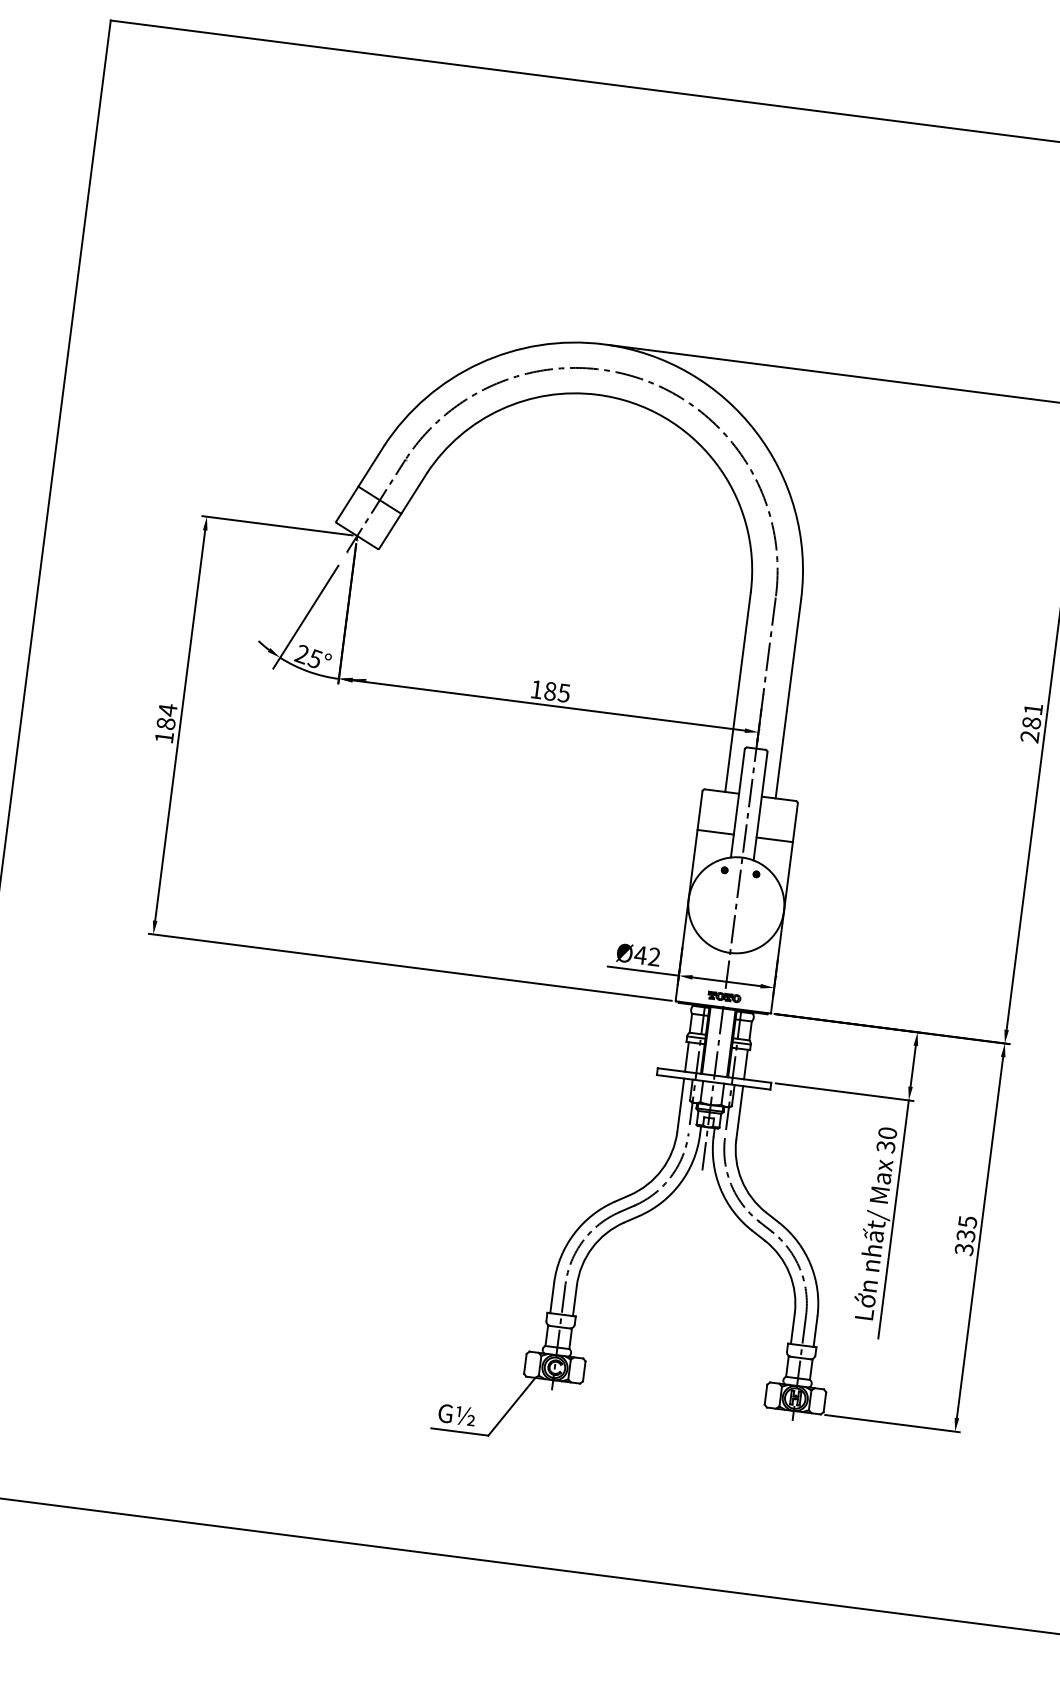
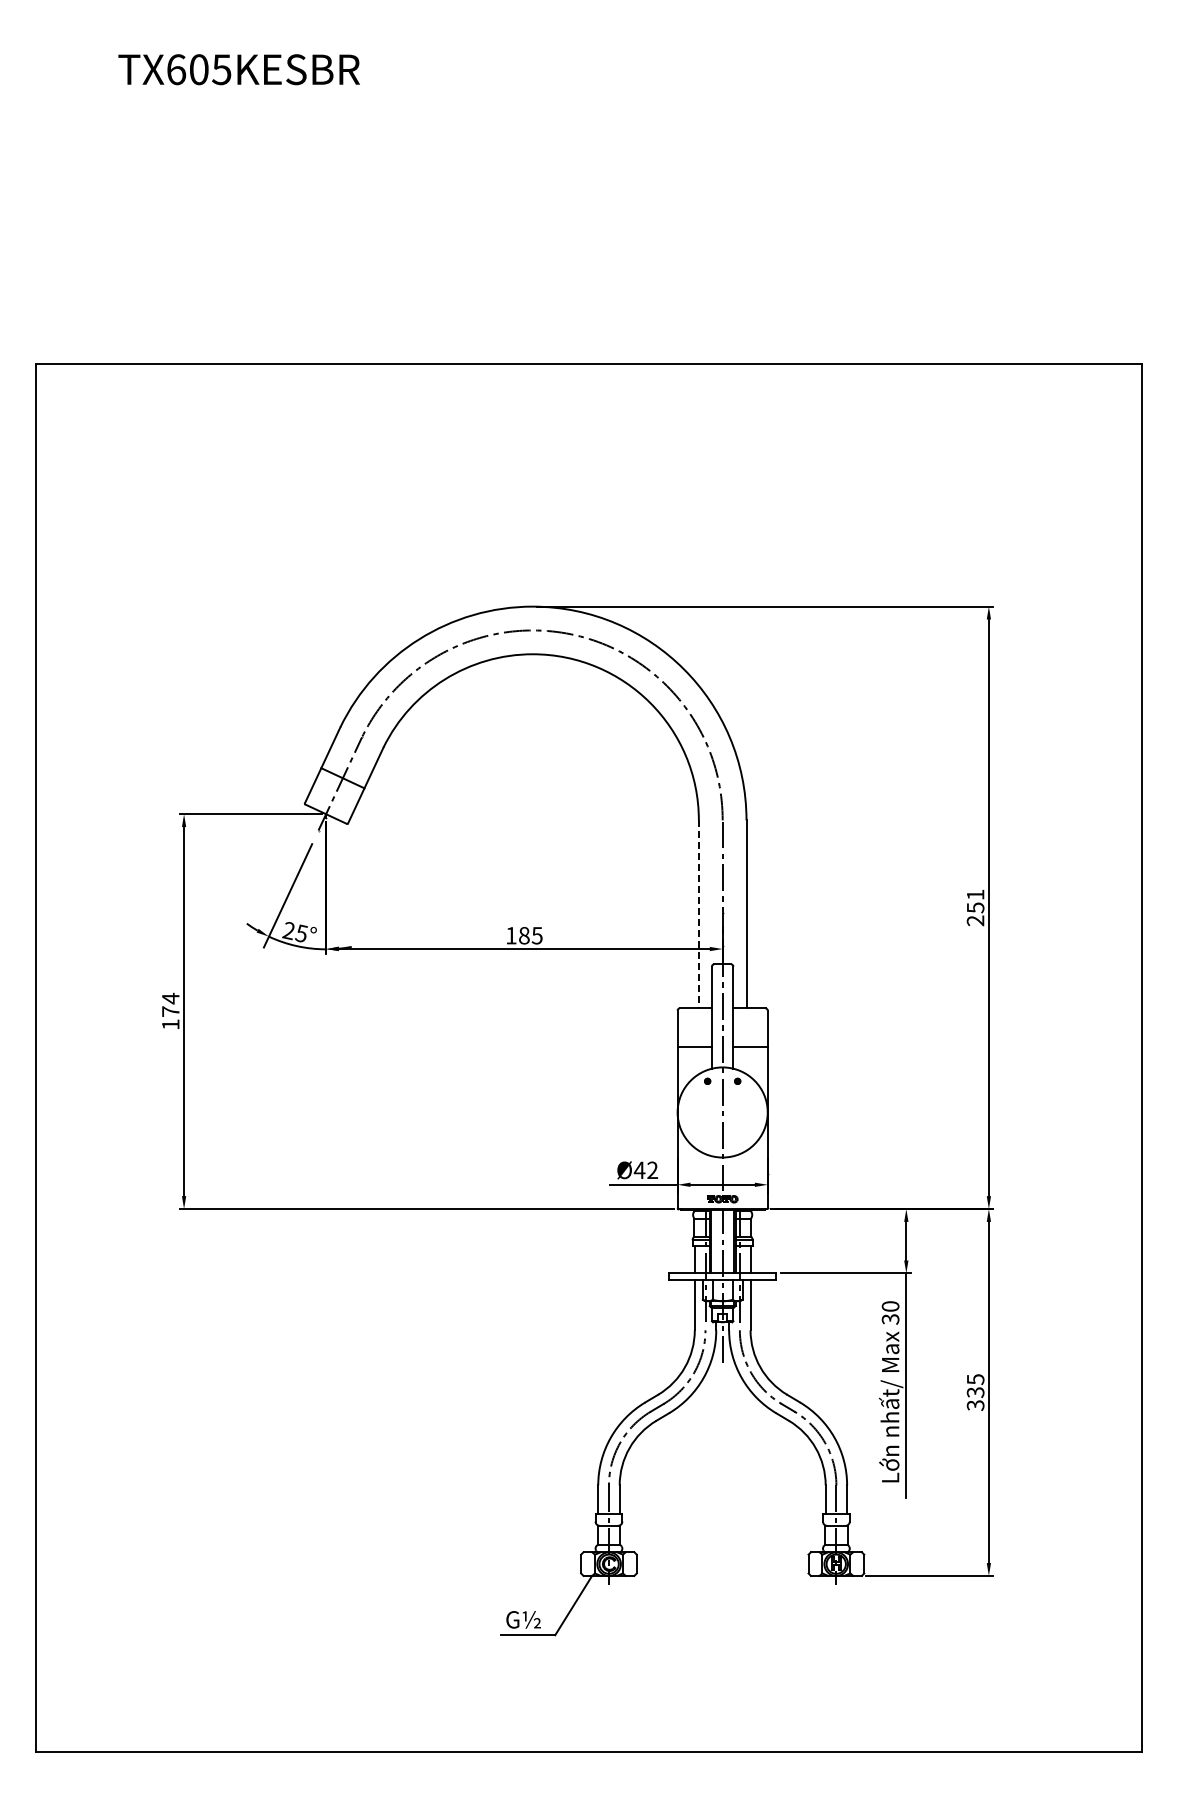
line: (737, 692) -> (698, 914), solid -> dashed
text: (1031, 722) -> (975, 907), 281 -> 251
text: (165, 723) -> (170, 1011), 184 -> 174

